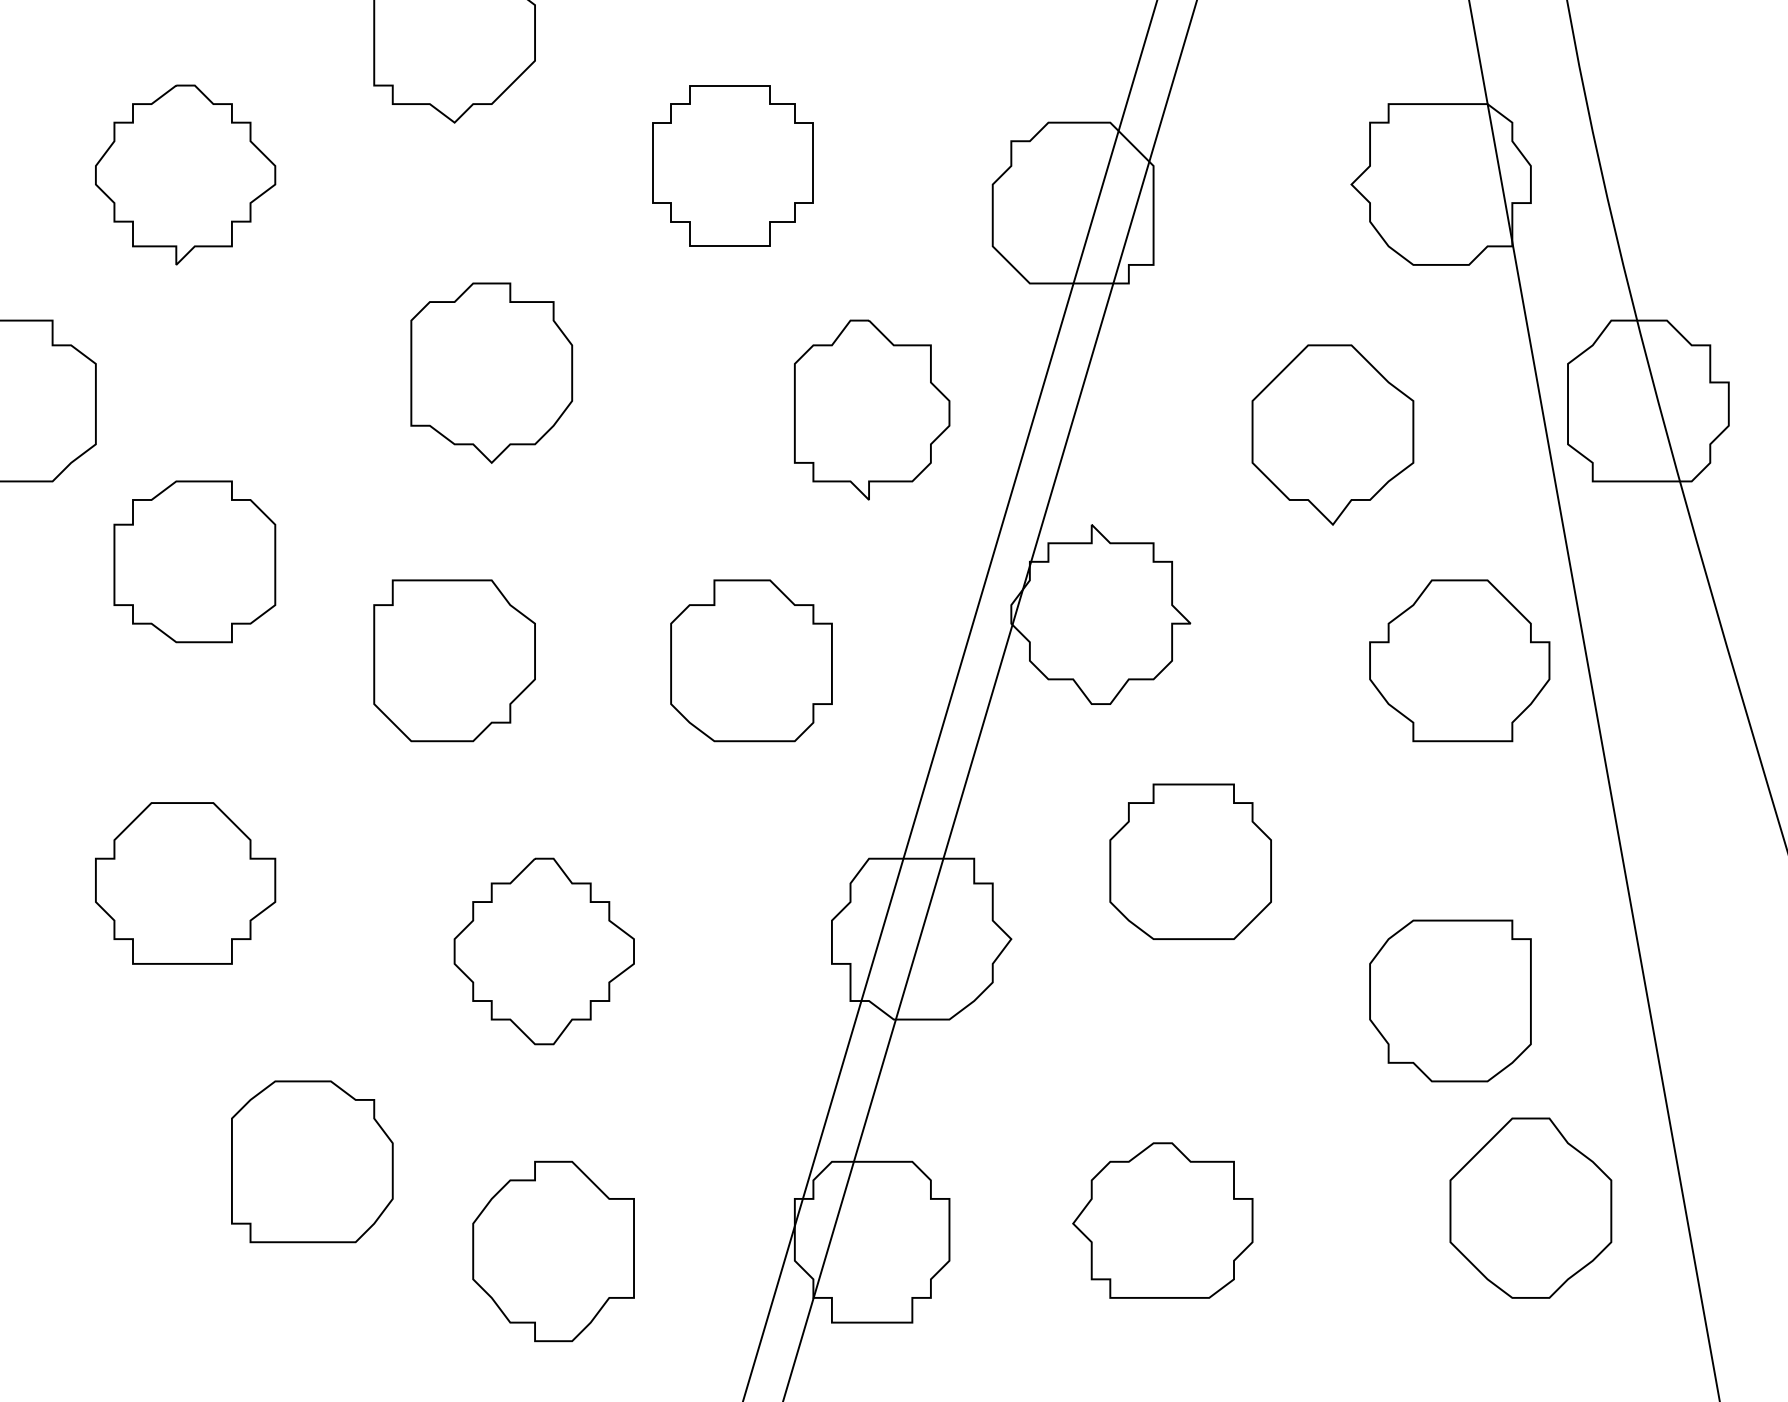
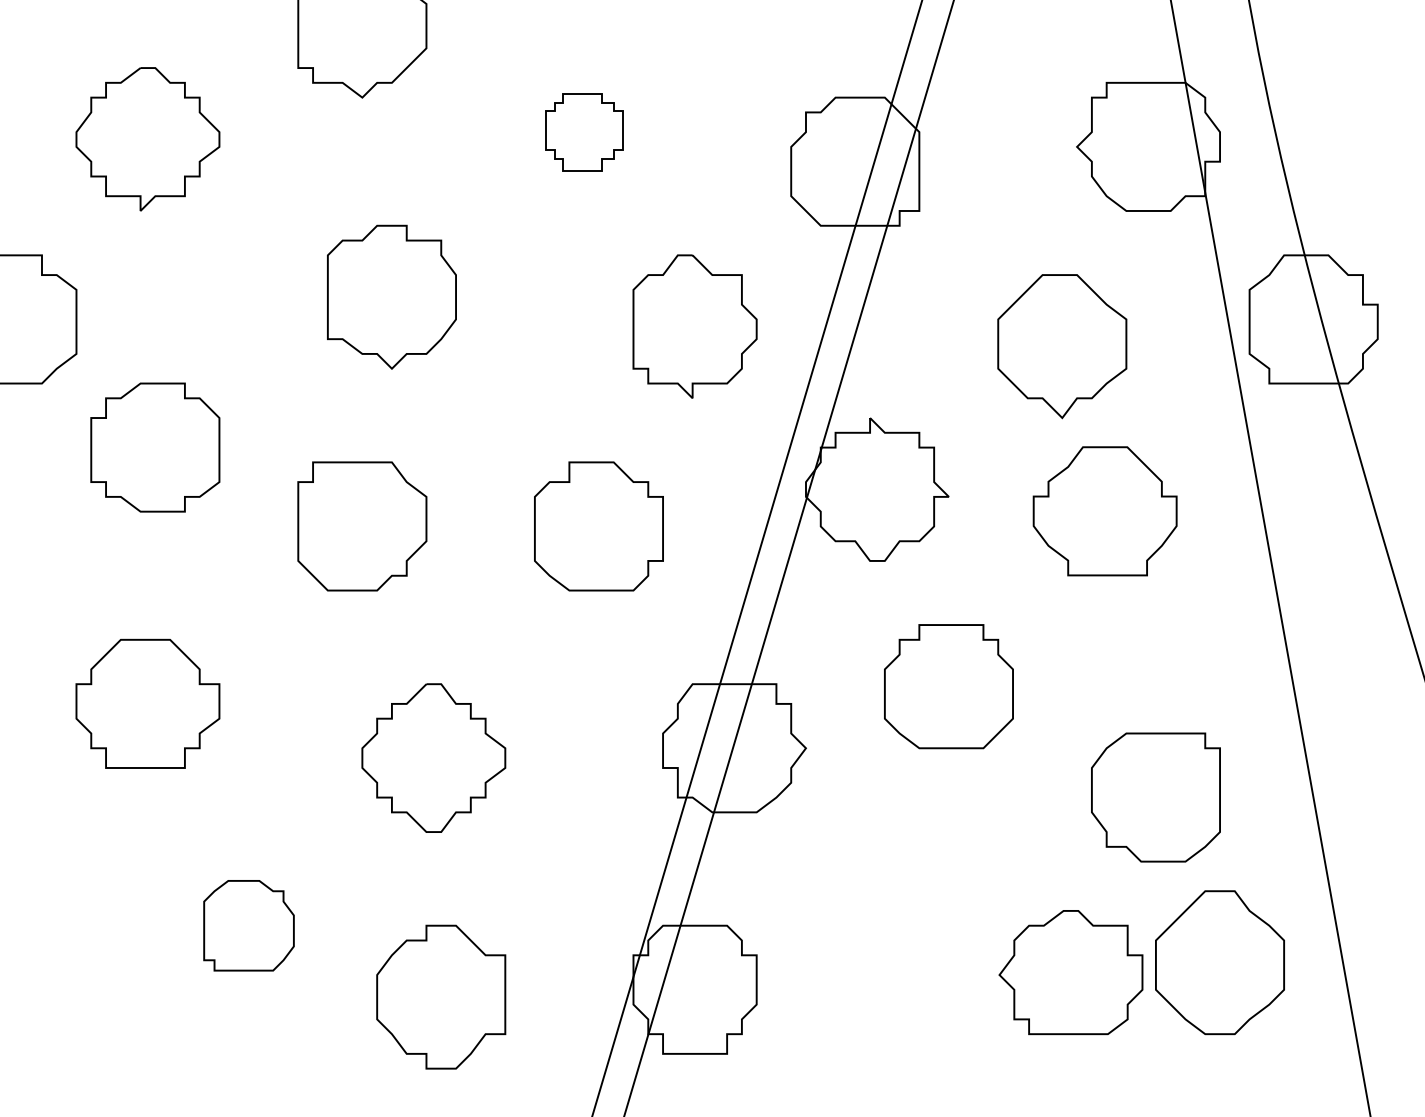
part: (732, 165) -> (583, 131), size x0.6
part: (1459, 660) -> (1104, 511), moved
part: (312, 1161) -> (249, 925), size x0.7
part: (1162, 1220) -> (1070, 972), moved

